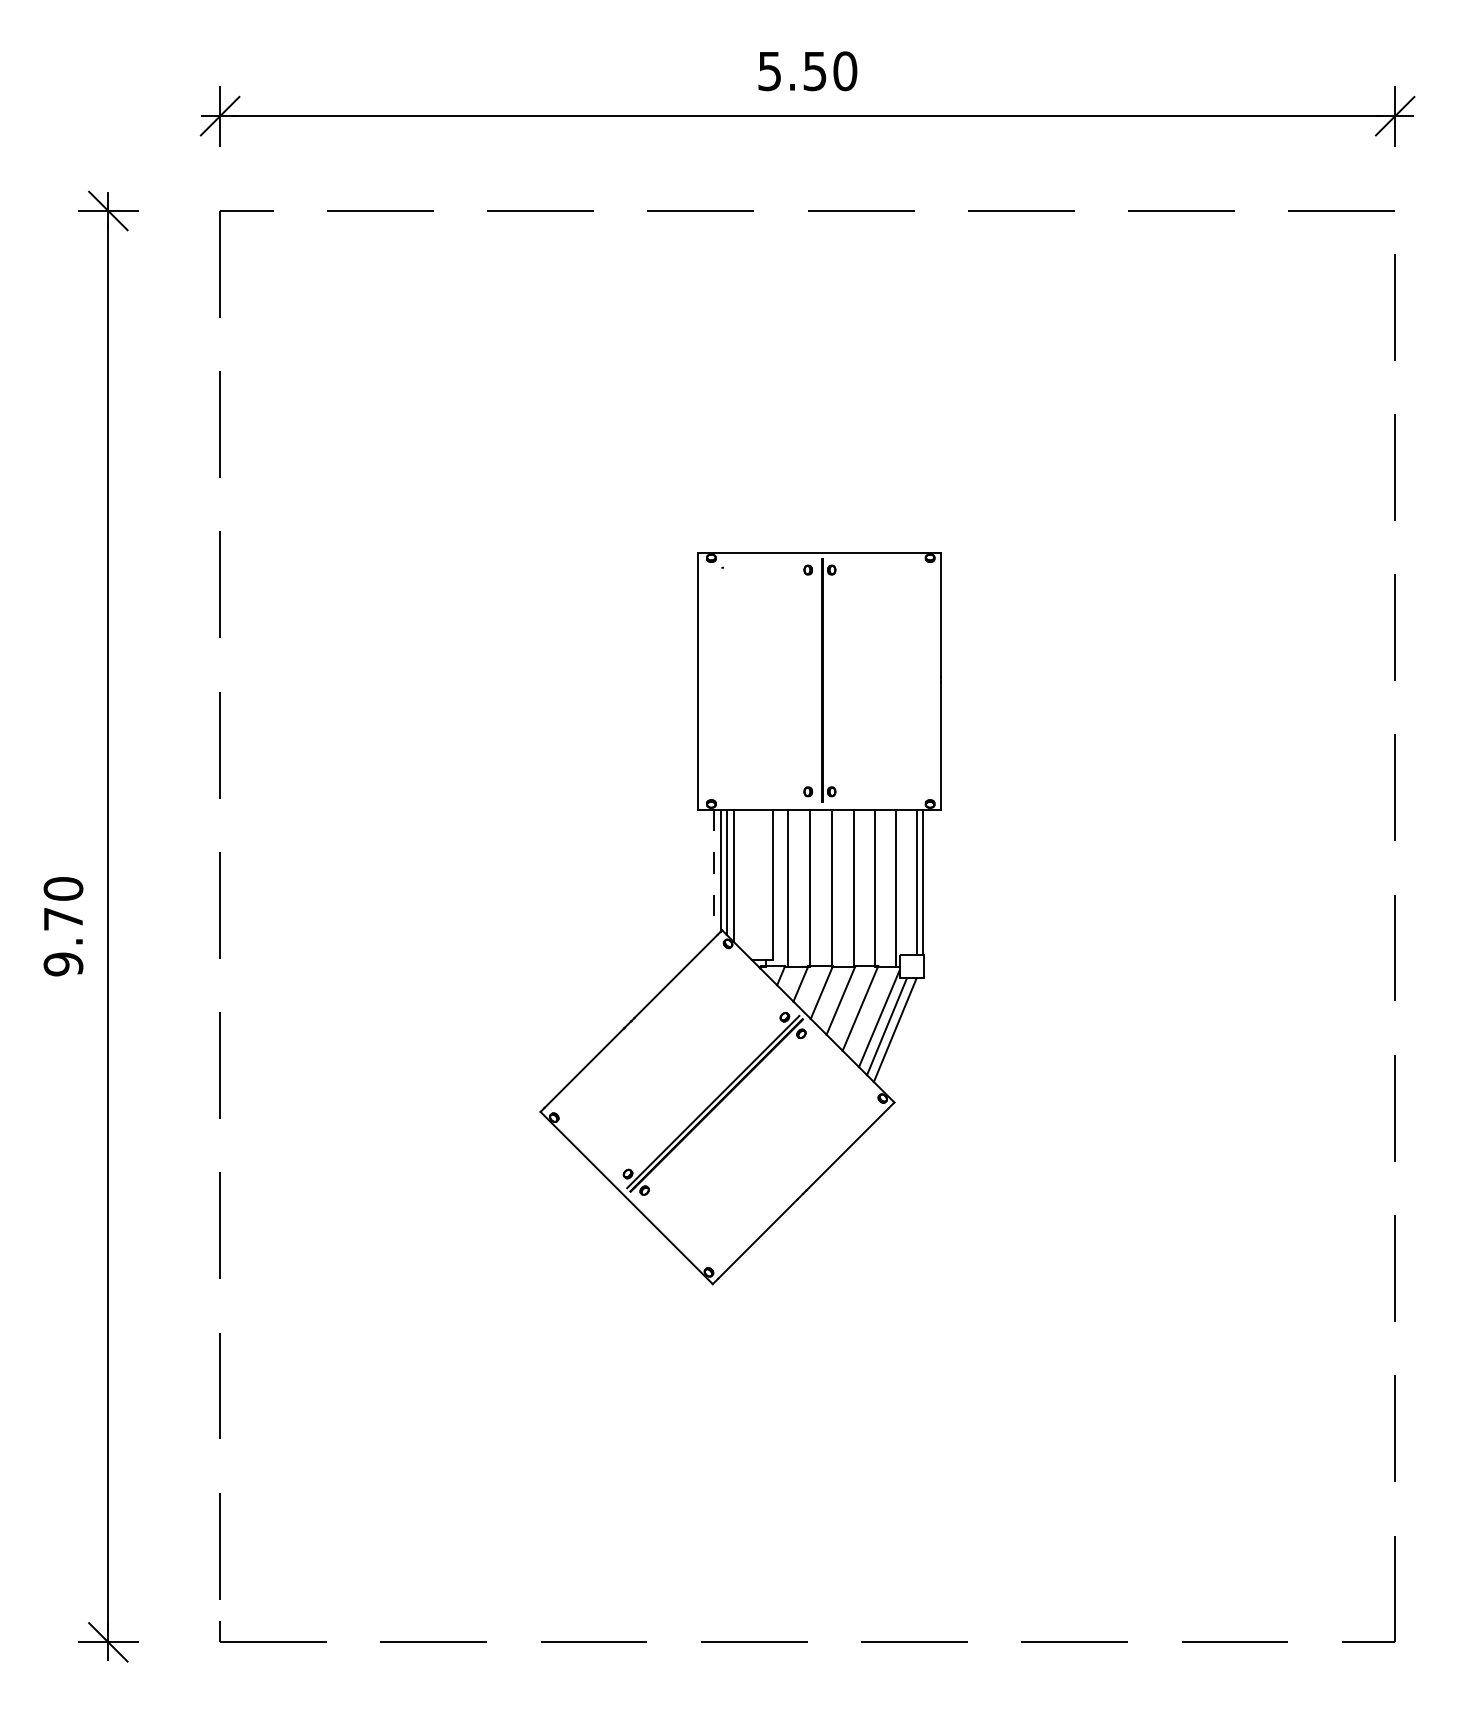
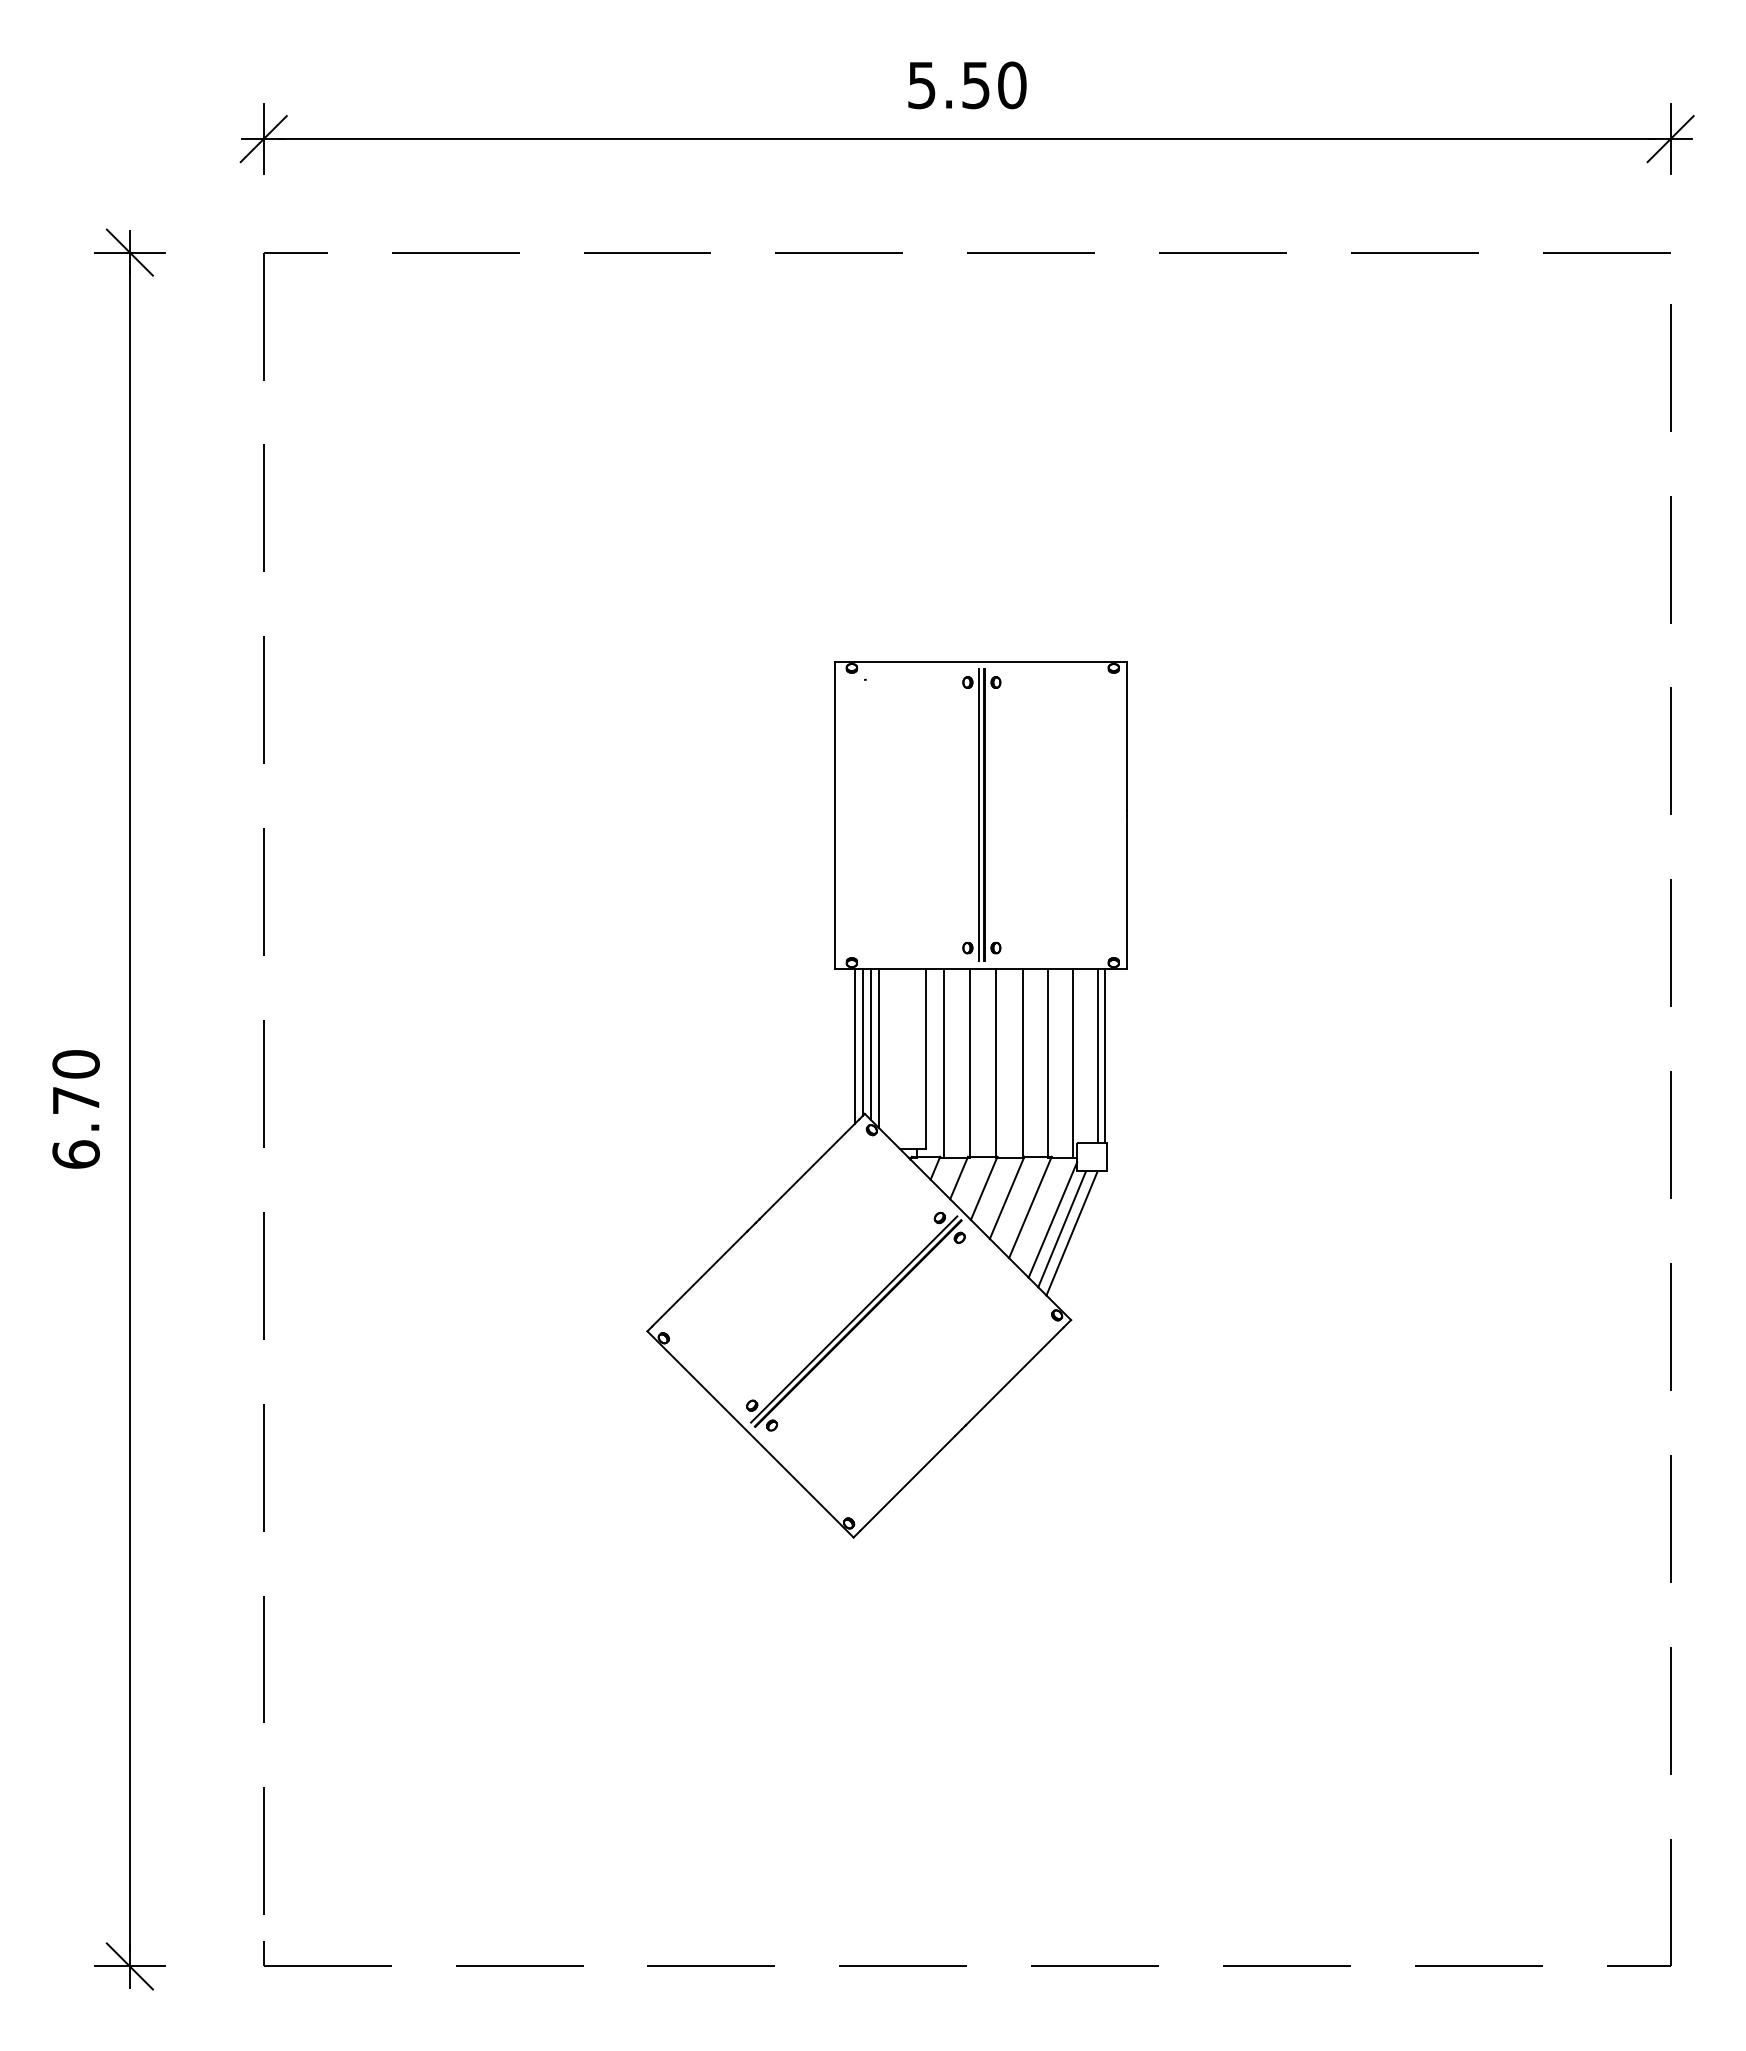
line: (817, 680) -> (979, 814), added
line: (714, 874) -> (855, 1046), dashed -> solid
text: (62, 964) -> (75, 1154), 9.70 -> 6.70

